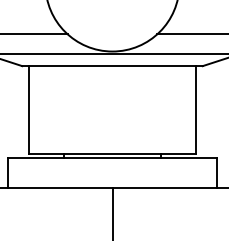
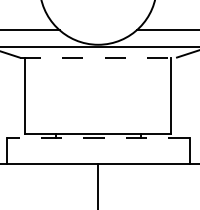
line: (113, 66) -> (99, 57), solid -> dashed
line: (112, 158) -> (98, 138), solid -> dashed

